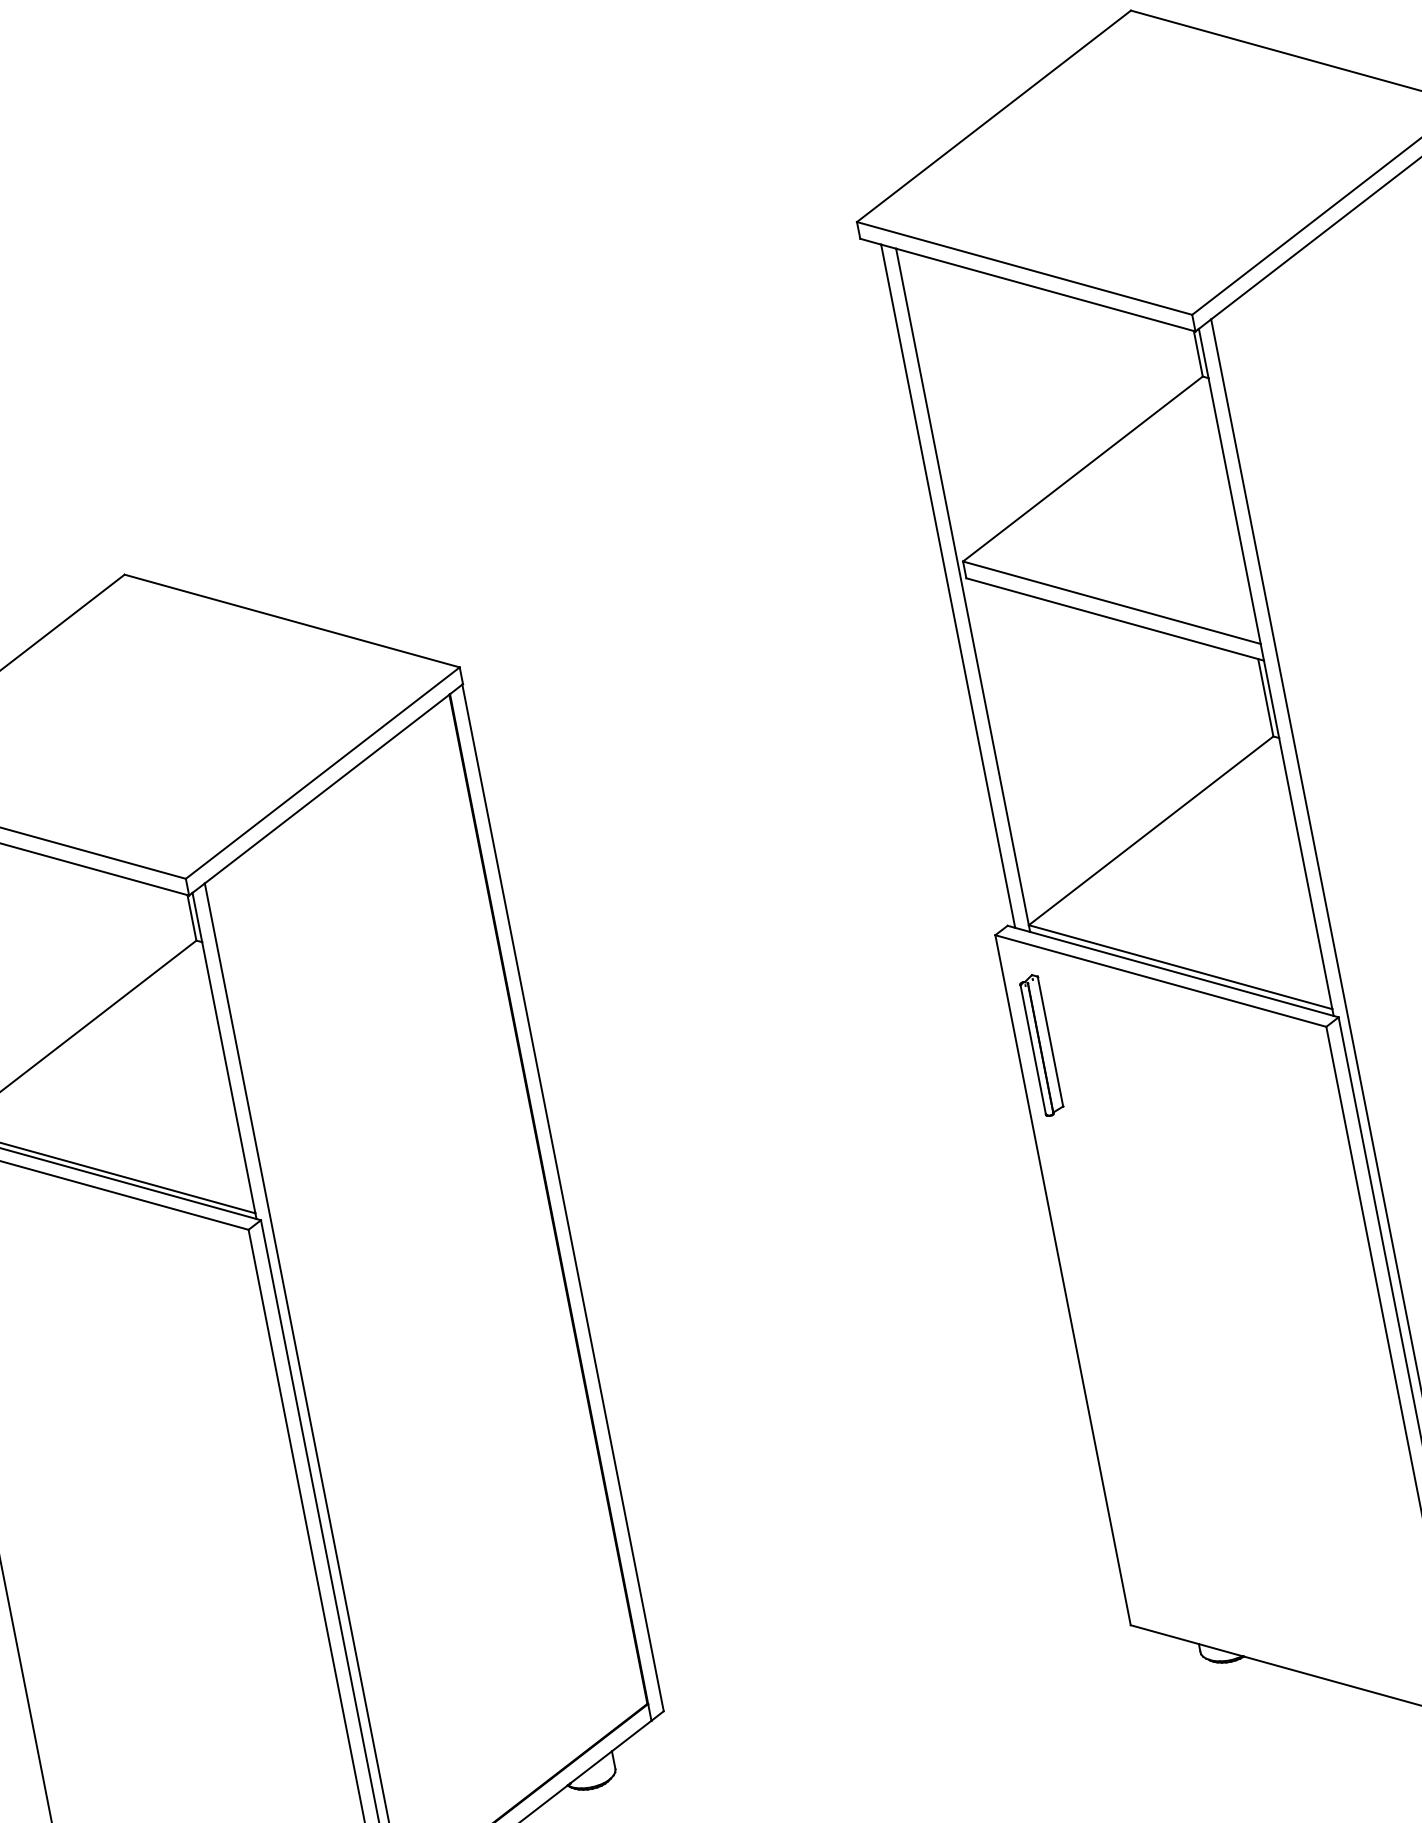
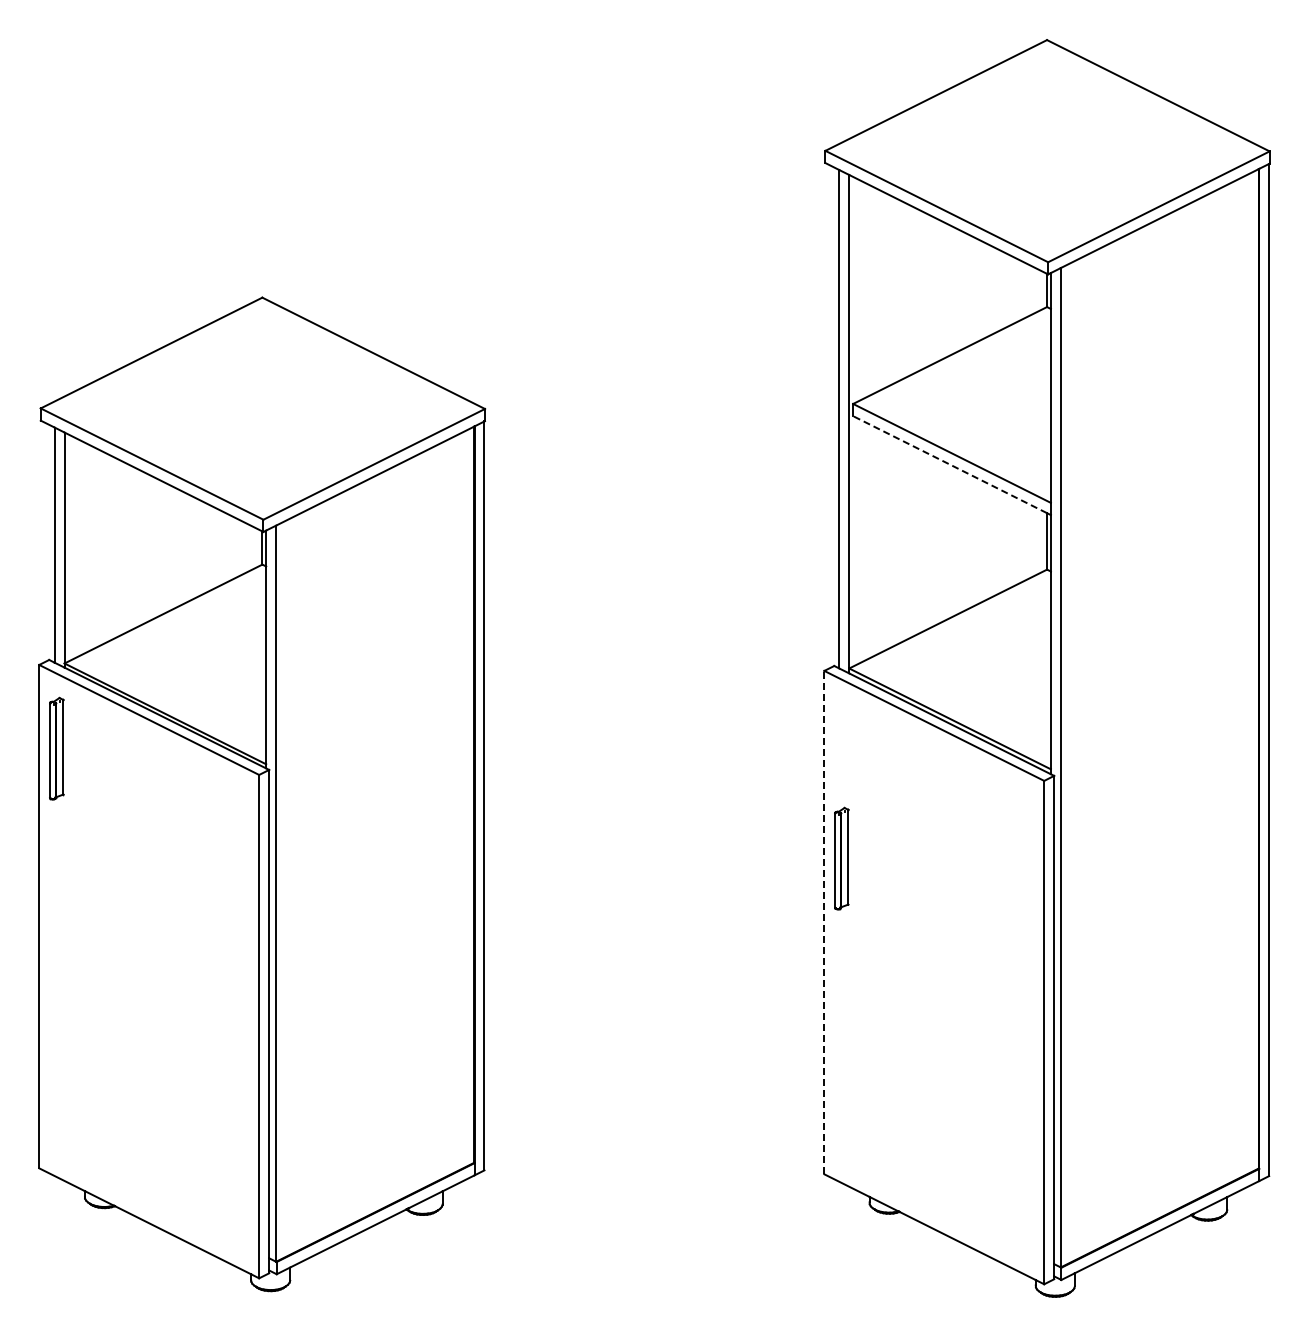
line: (1111, 618) -> (949, 464), solid -> dashed
part: (1041, 1045) -> (841, 858), moved
line: (1063, 1280) -> (824, 922), solid -> dashed

